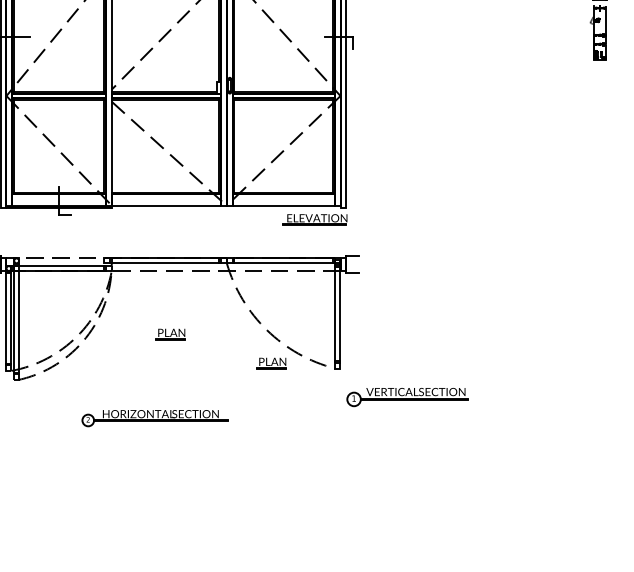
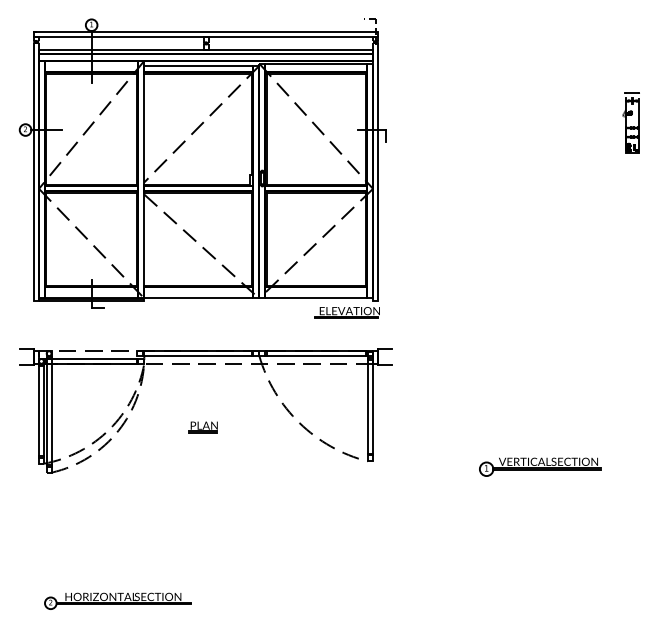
part: (270, 363) -> (303, 456), removed
part: (407, 396) -> (540, 466), moved
part: (154, 417) -> (117, 600), moved

